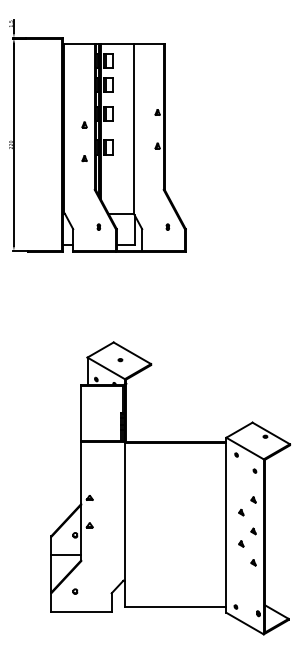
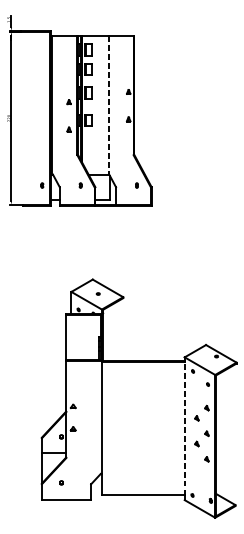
line: (133, 128) -> (108, 105), solid -> dashed
part: (51, 226) -> (42, 185), added
line: (226, 524) -> (184, 428), solid -> dashed

